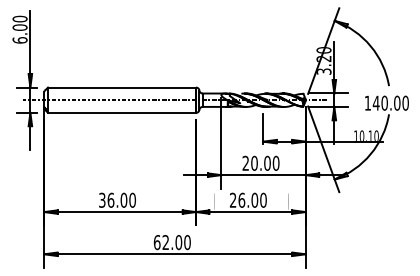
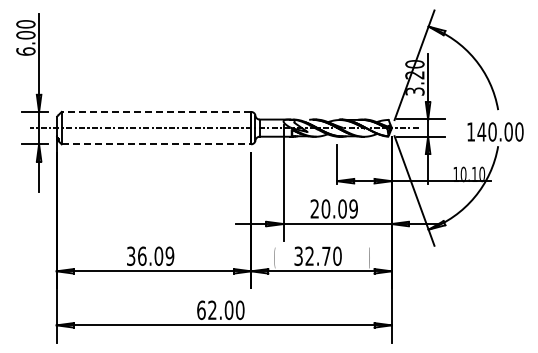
line: (122, 87) -> (156, 111), solid -> dashed
line: (122, 112) -> (156, 144), solid -> dashed
text: (276, 163) -> (353, 208), 20.00 -> 20.09
text: (132, 199) -> (169, 255), 36.00 -> 36.09
text: (243, 199) -> (312, 255), 26.00 -> 32.70

